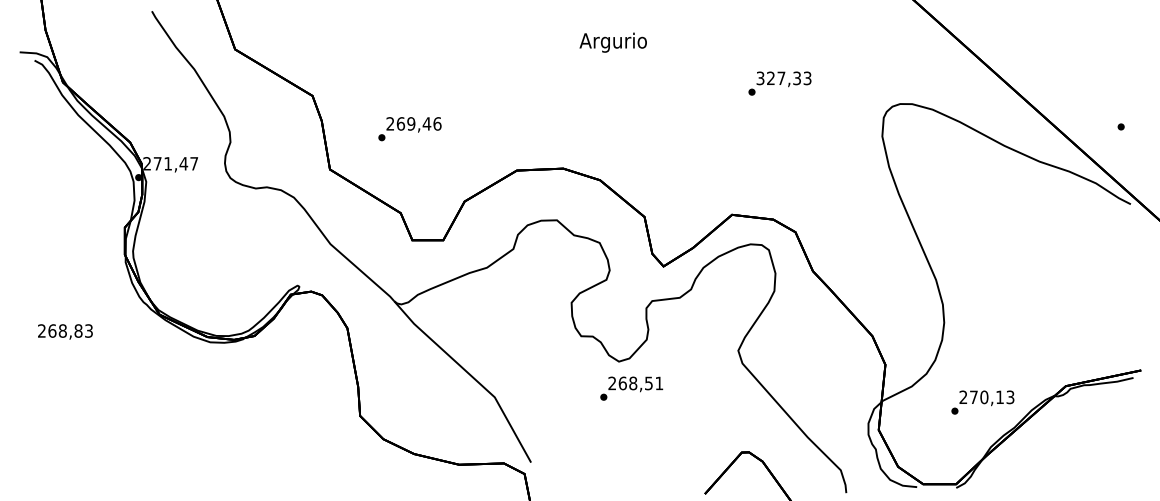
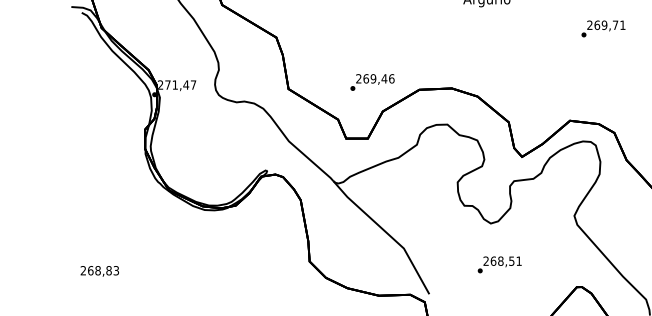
text: (783, 78) -> (606, 25), 327,33 -> 269,71
text: (409, 129) -> (372, 82), moved
text: (65, 331) -> (99, 271), moved
text: (631, 388) -> (499, 264), moved

